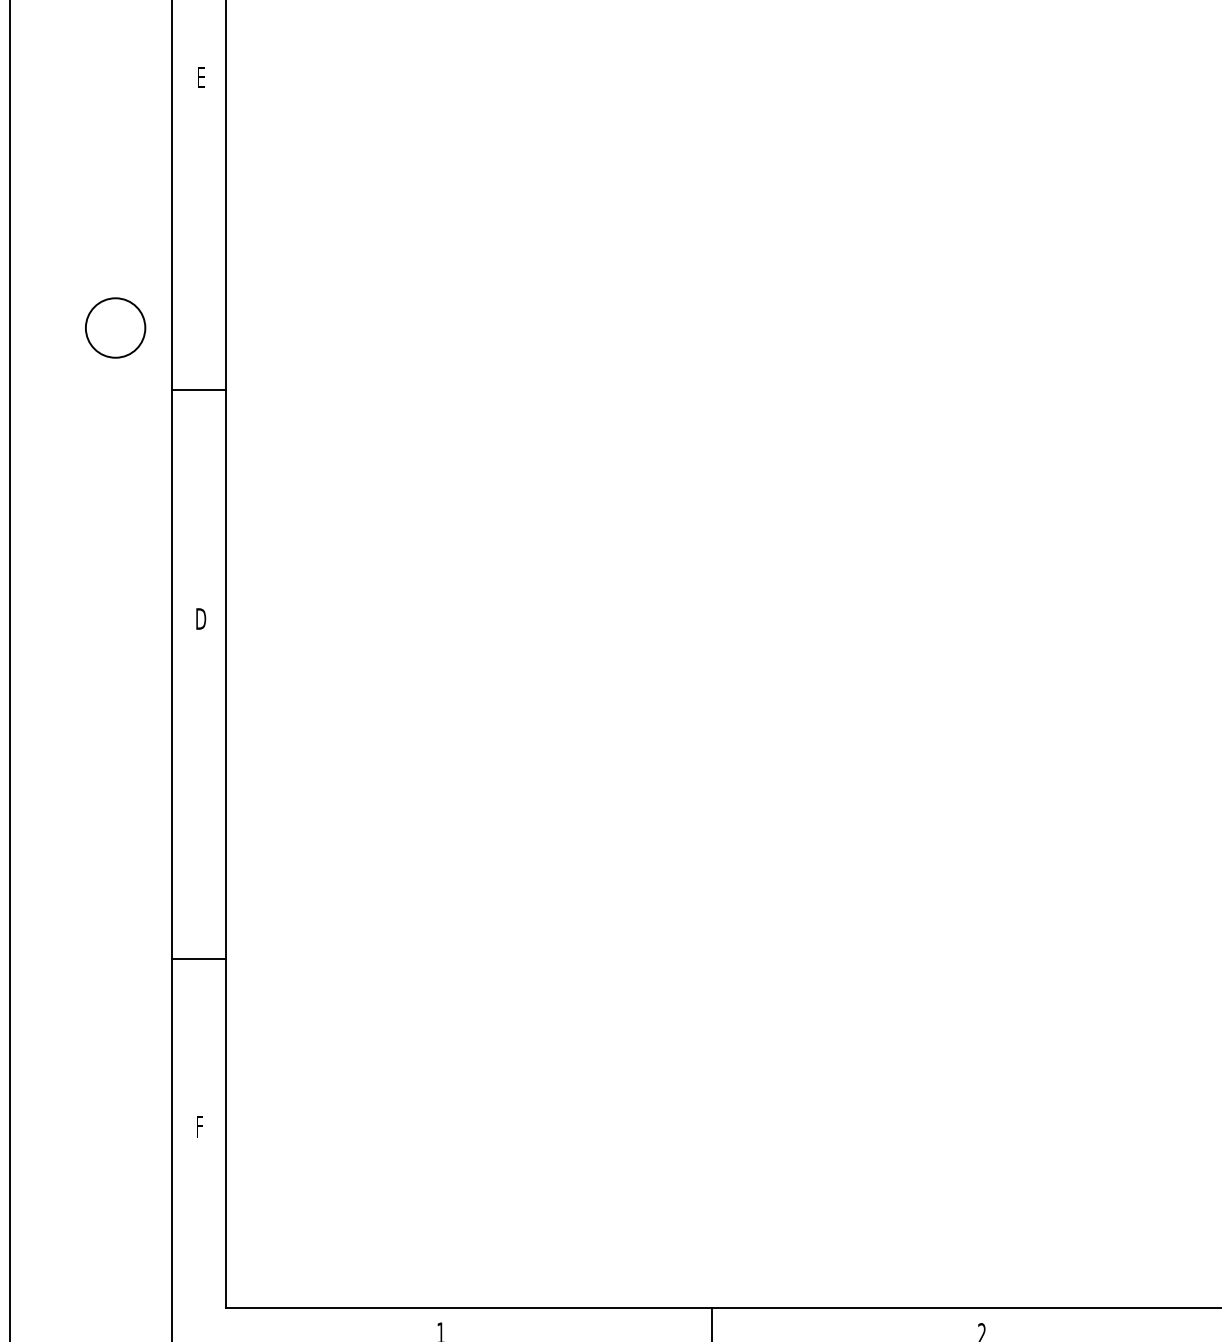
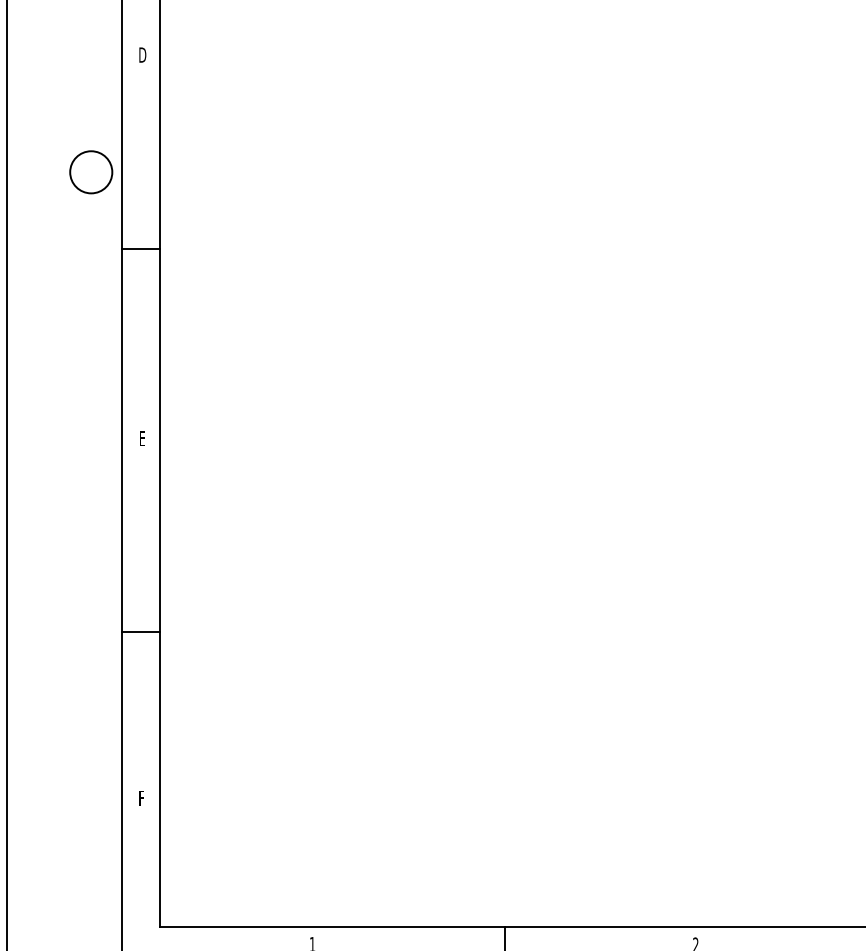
text: (201, 77) -> (142, 55), E -> D
circle: (115, 327) -> (91, 171), moved
line: (198, 390) -> (140, 249), moved
text: (201, 618) -> (142, 438), D -> E
line: (198, 958) -> (140, 631), moved

